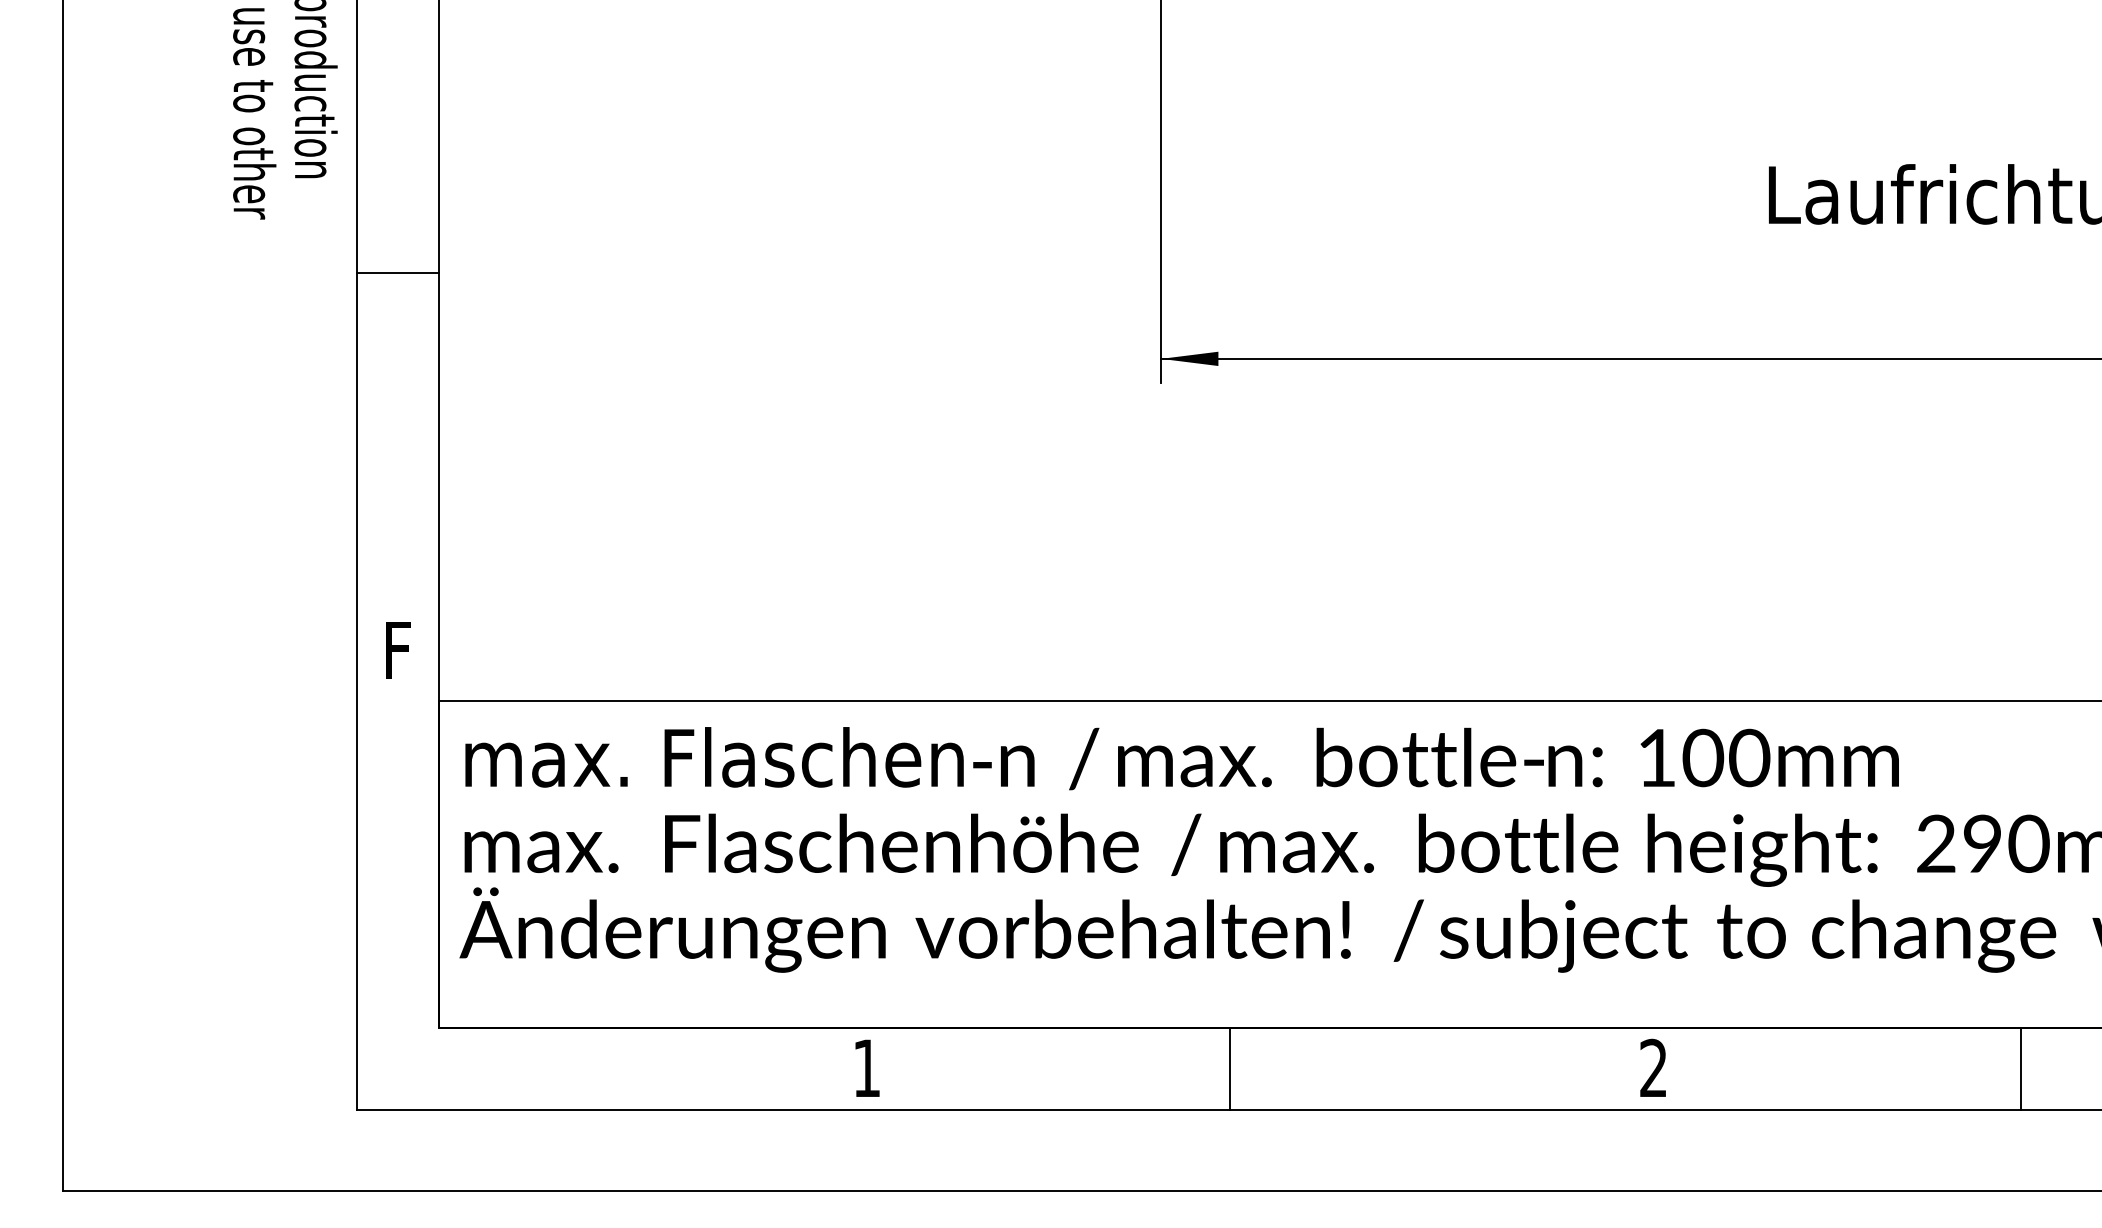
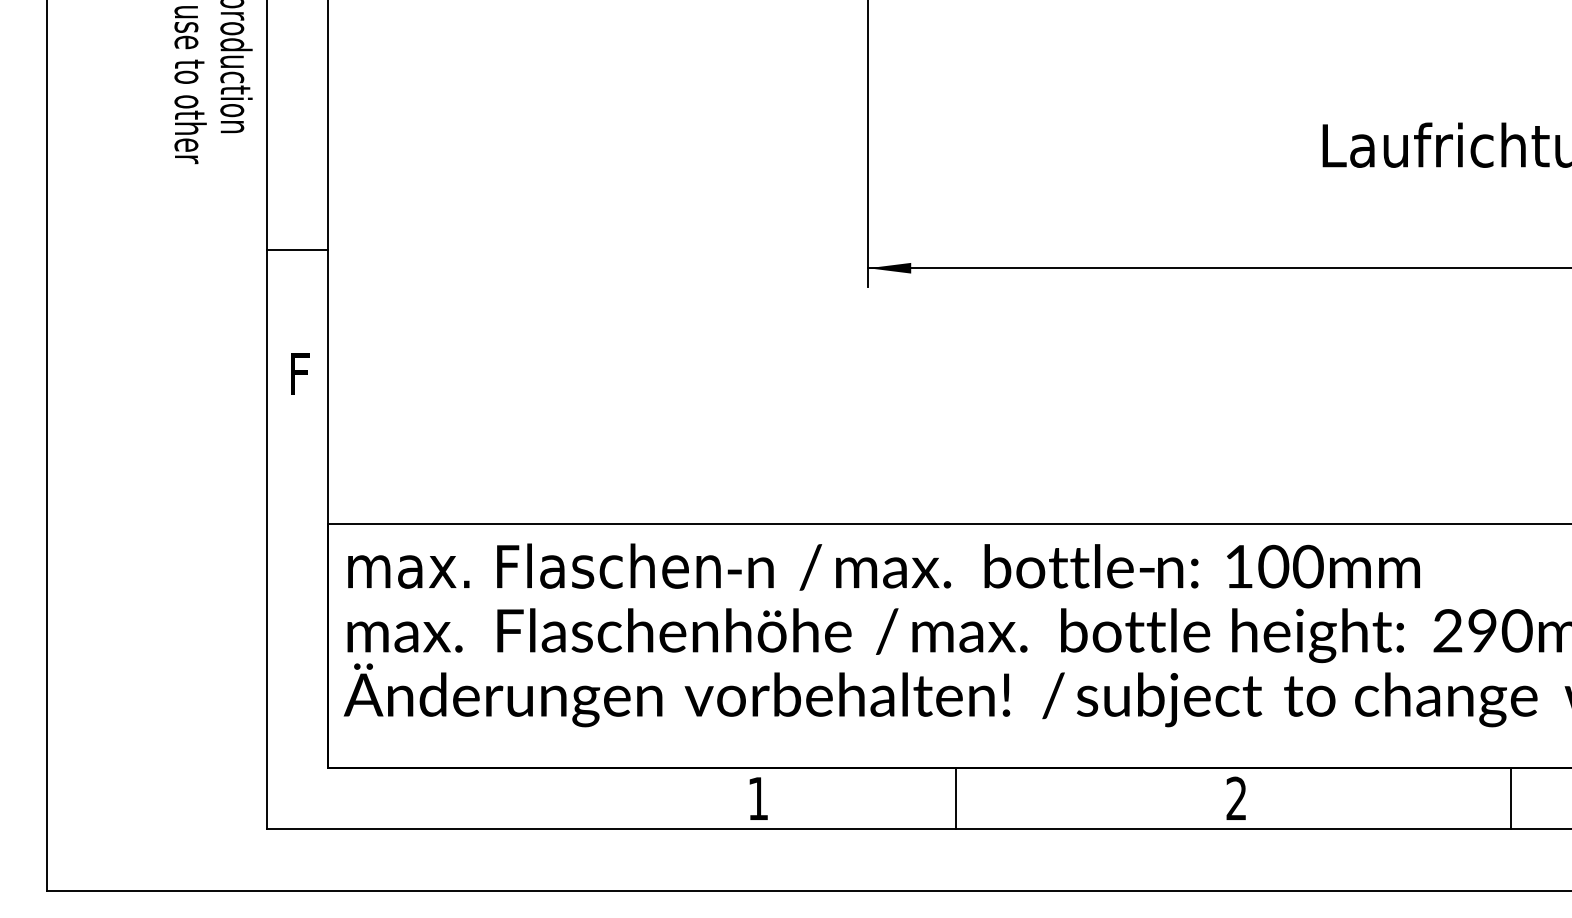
line: (398, 273) -> (298, 250), moved
text: (398, 650) -> (300, 374), moved
text: (867, 1067) -> (758, 798), moved
line: (1229, 1068) -> (955, 798), moved

